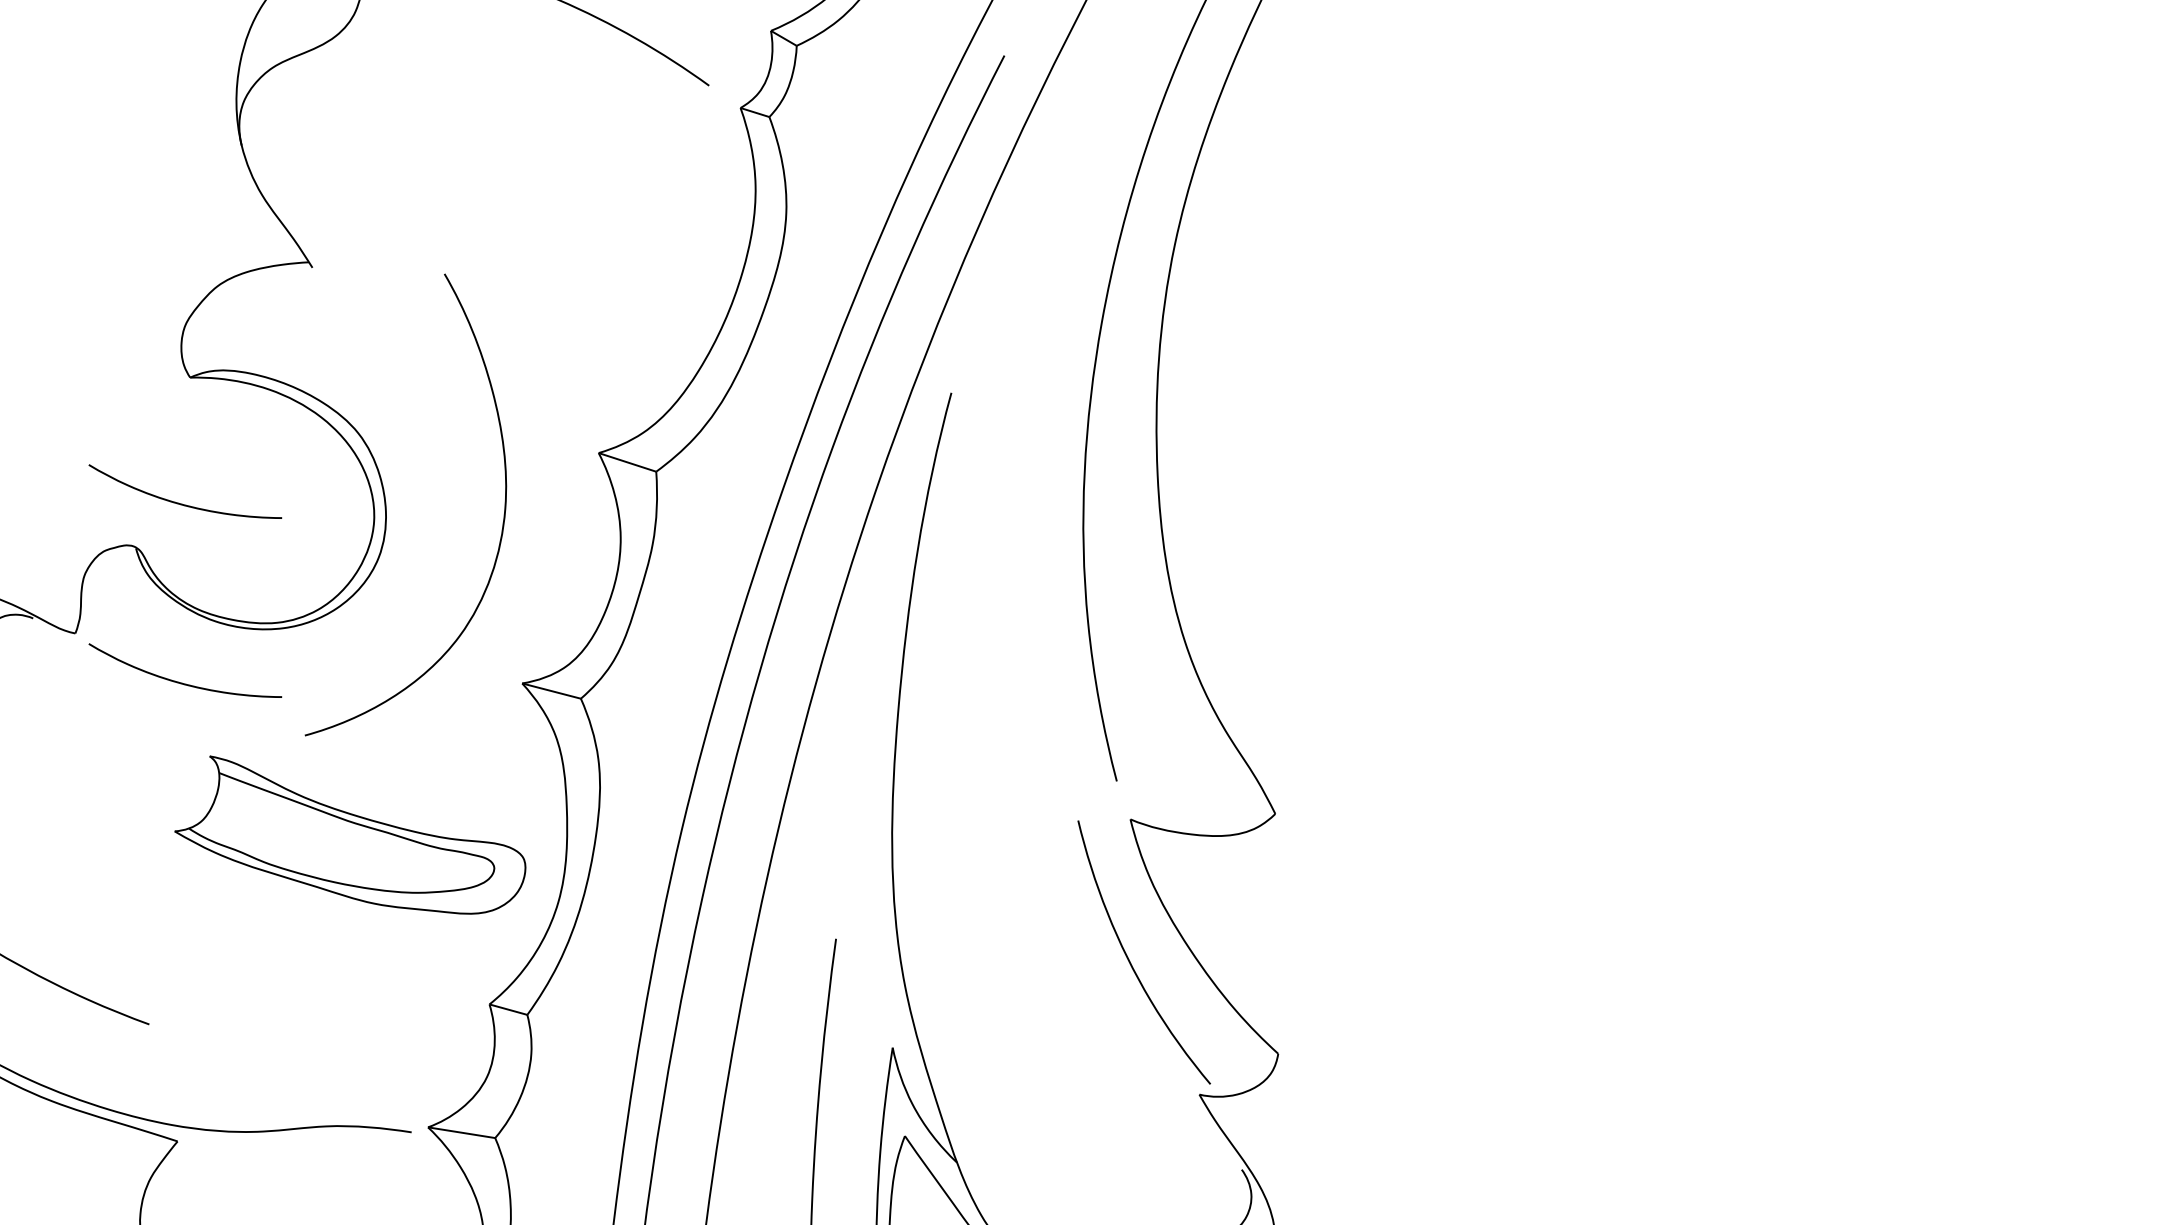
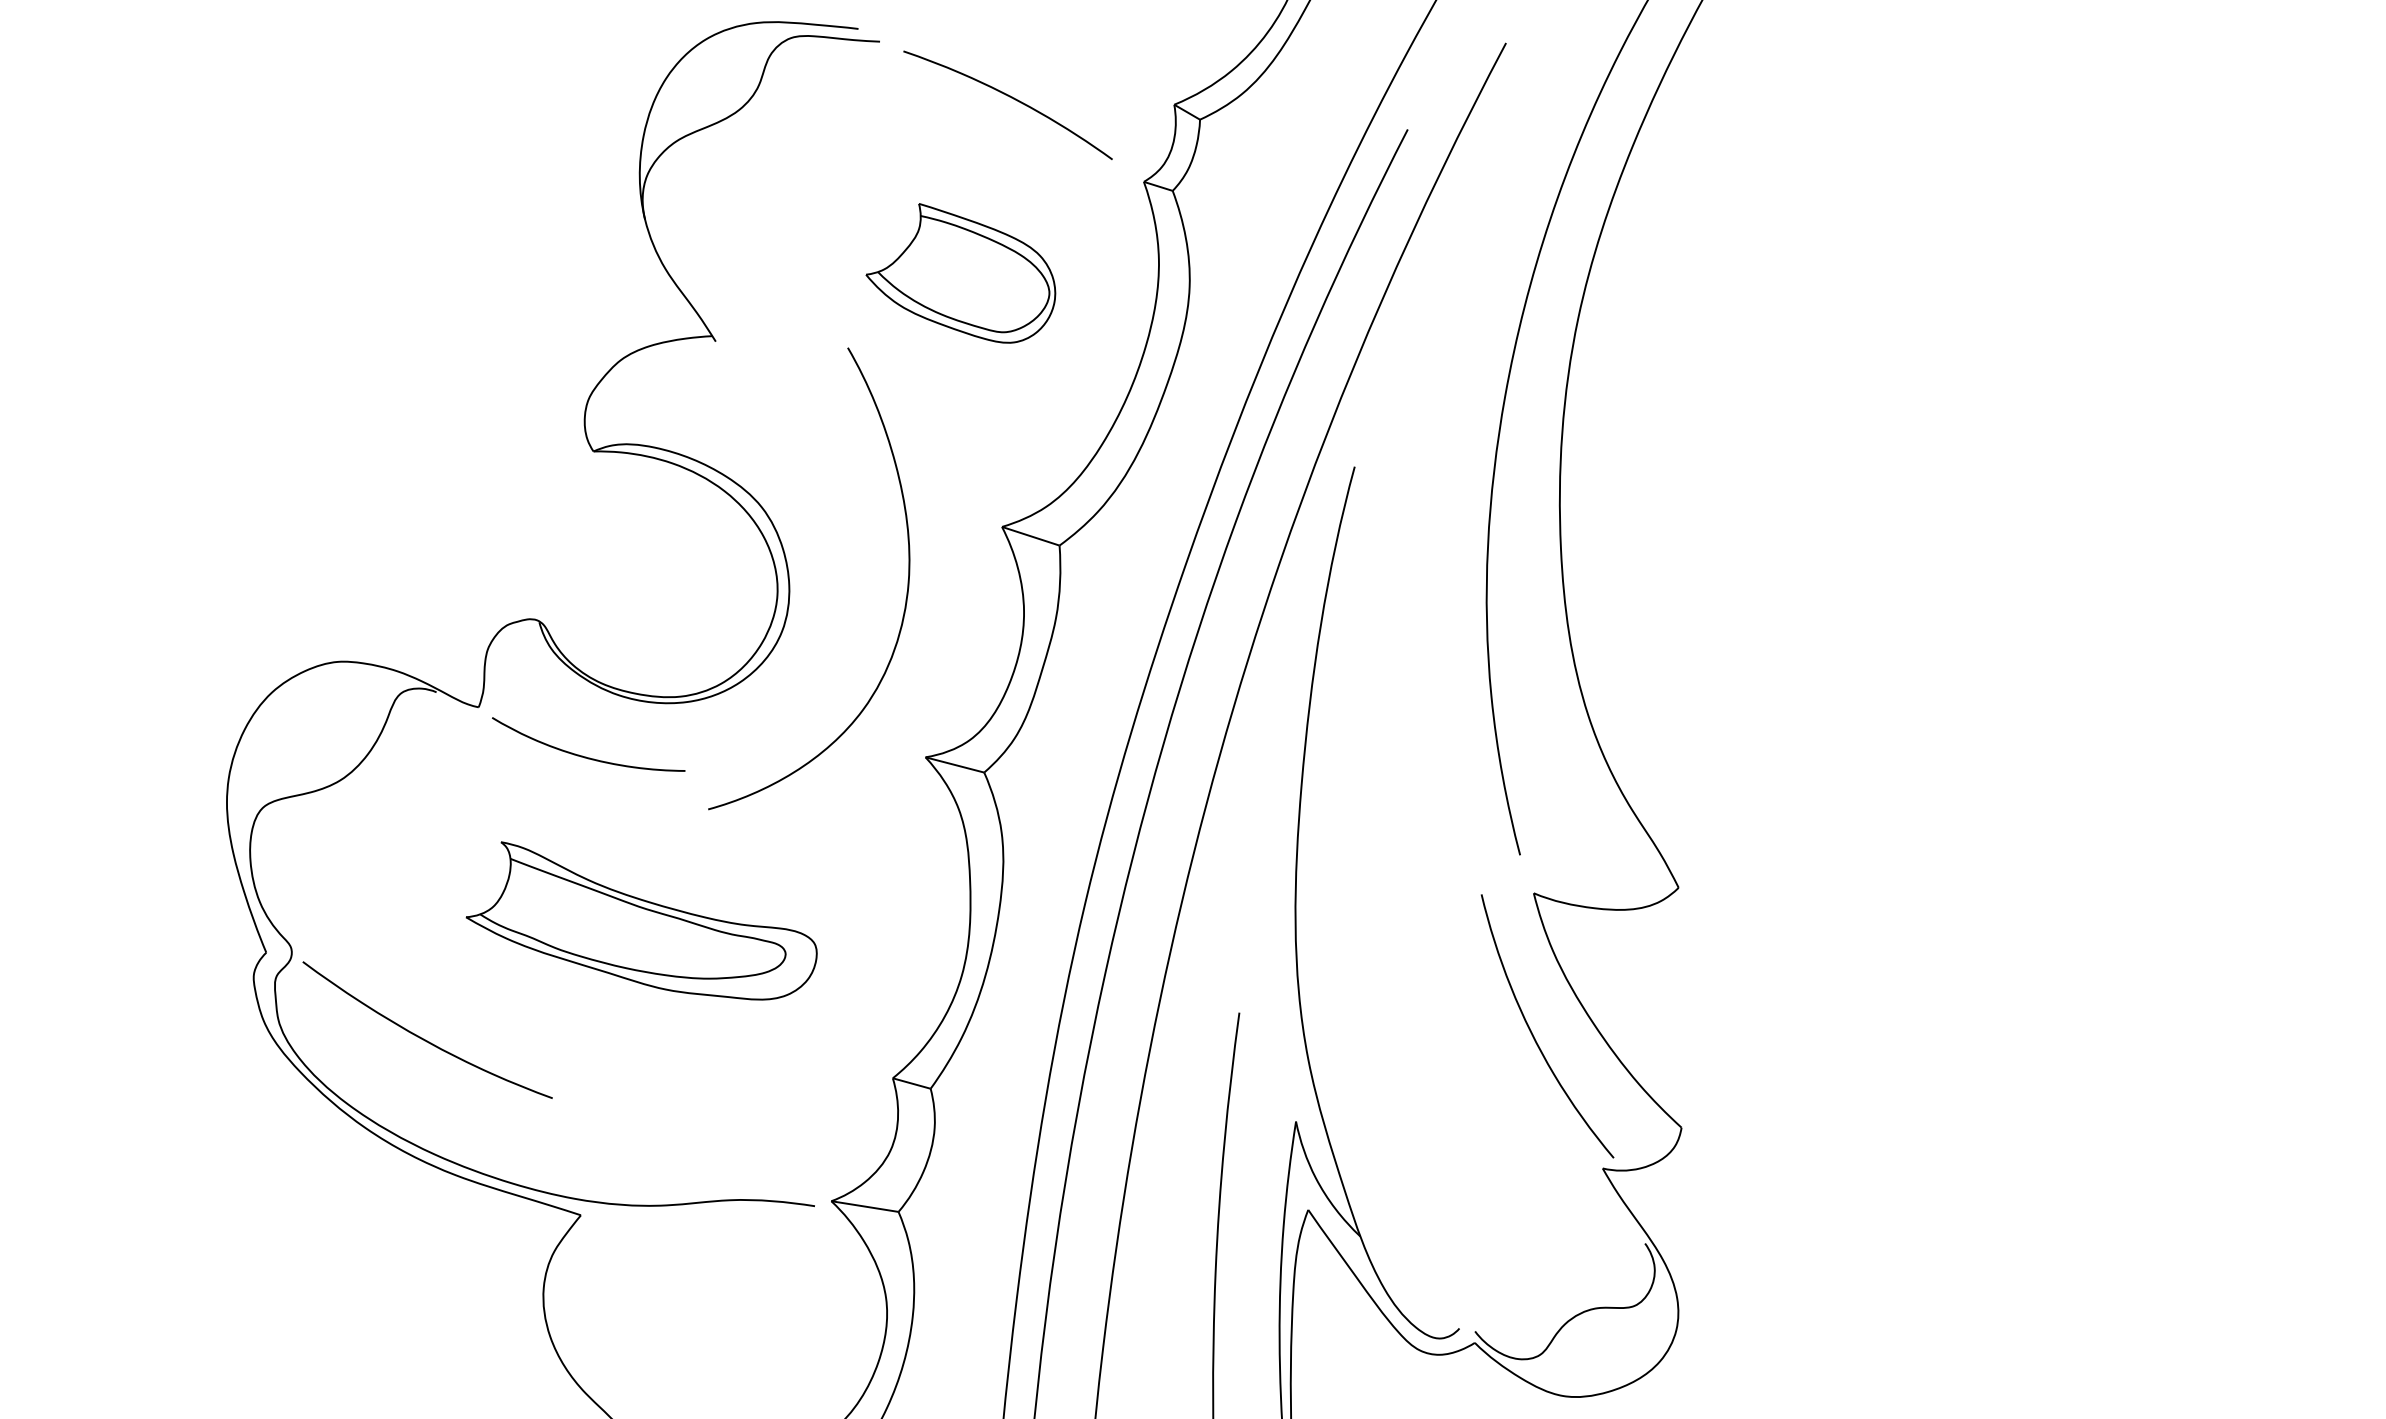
part: (557, 199) -> (960, 273), added
curve: (183, 503) -> (586, 577), removed
part: (350, 834) -> (641, 920), moved

